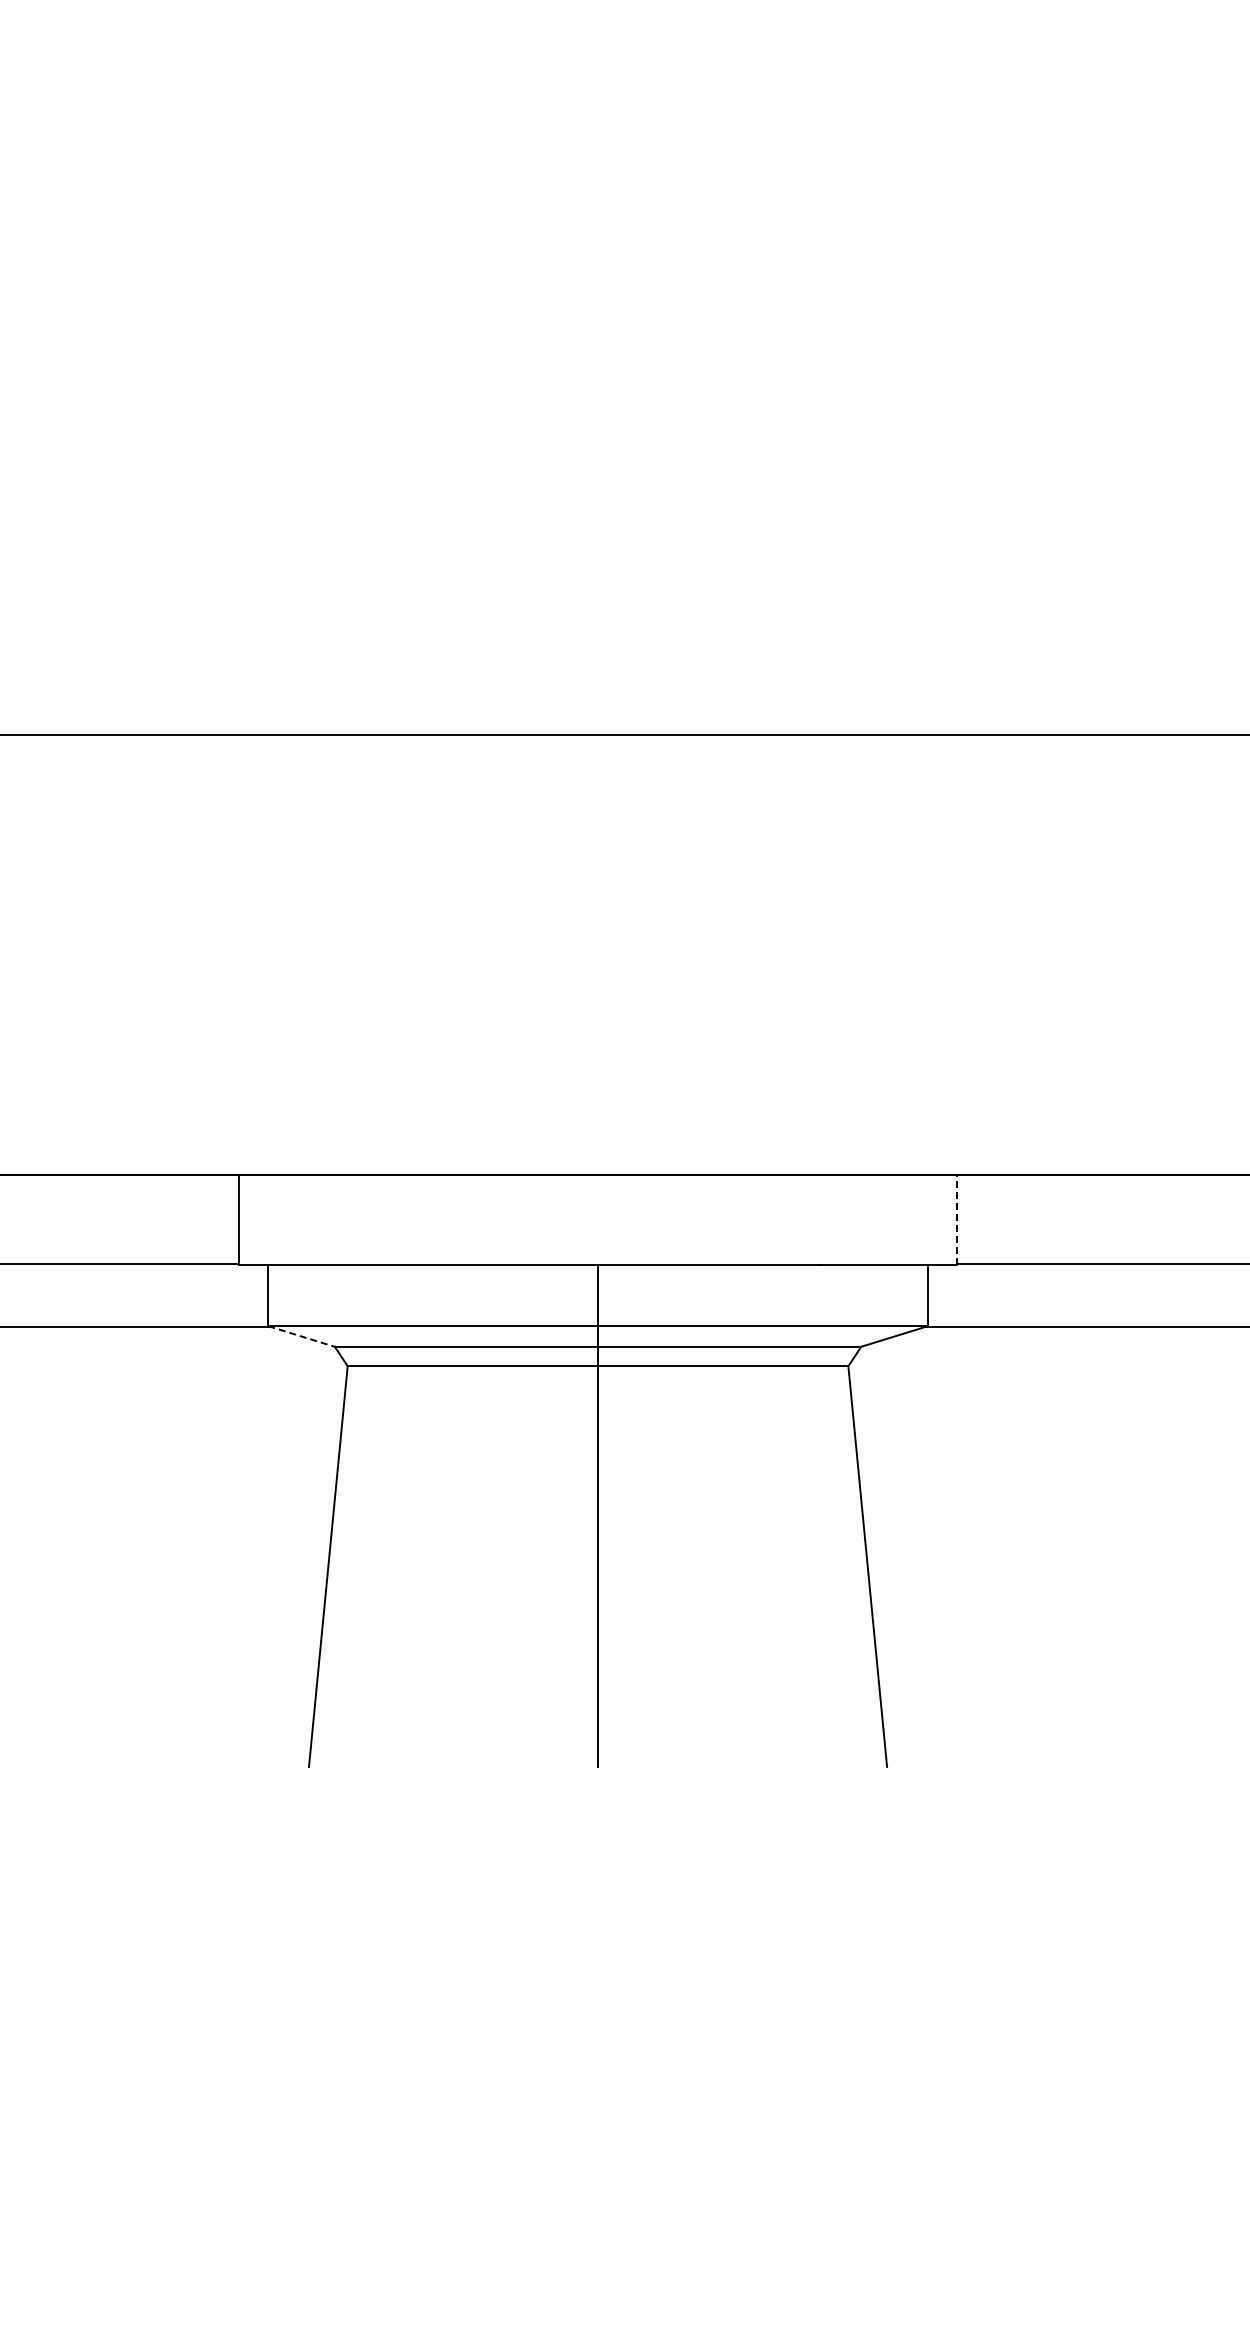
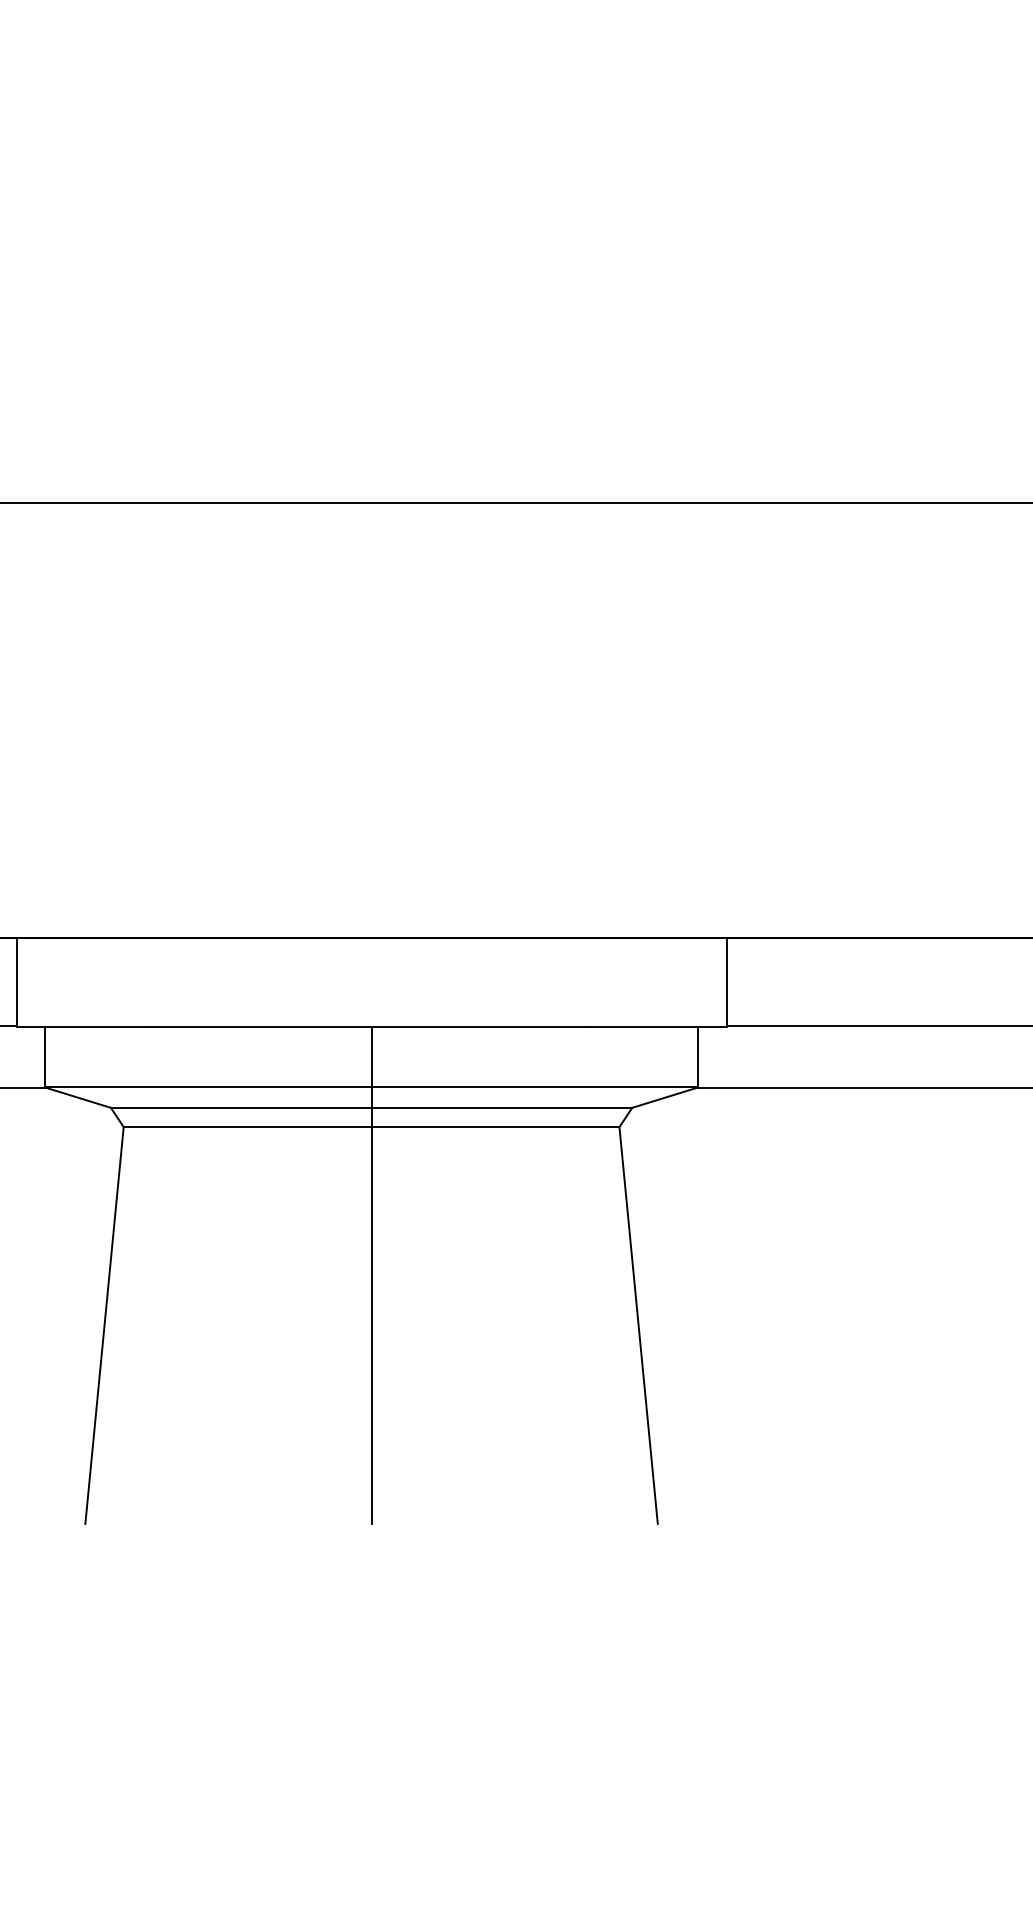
line: (956, 1220) -> (726, 982), dashed -> solid
line: (301, 1336) -> (77, 1097), dashed -> solid

